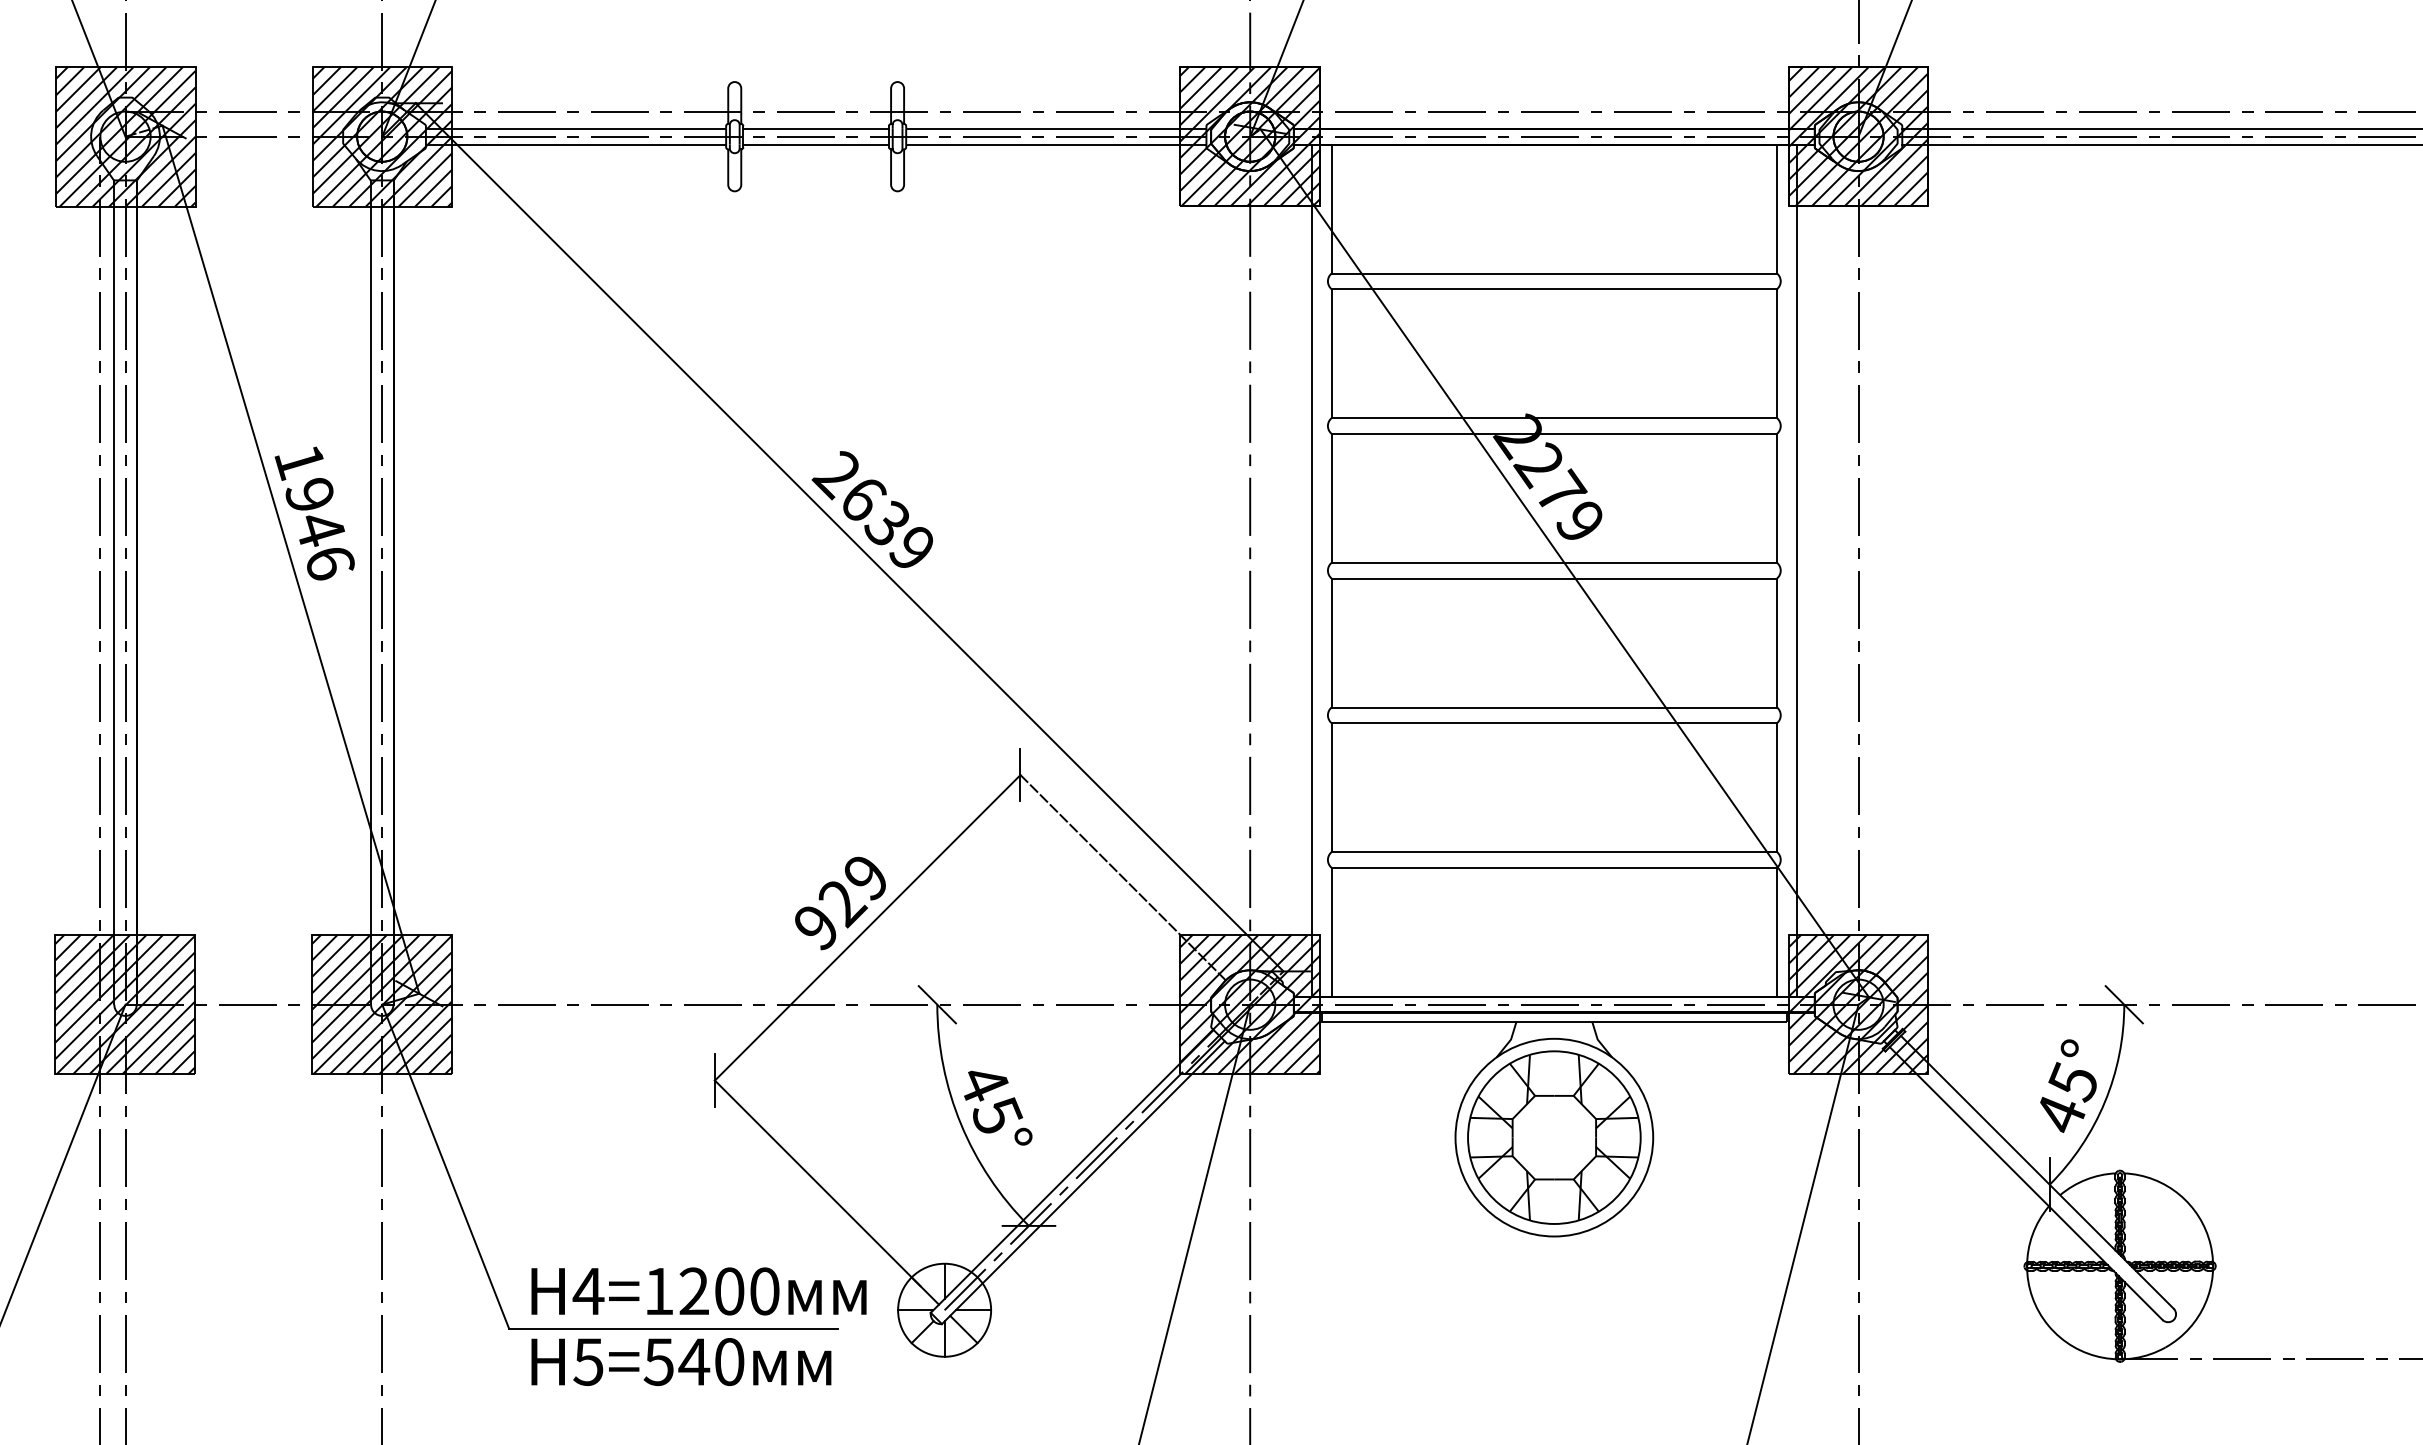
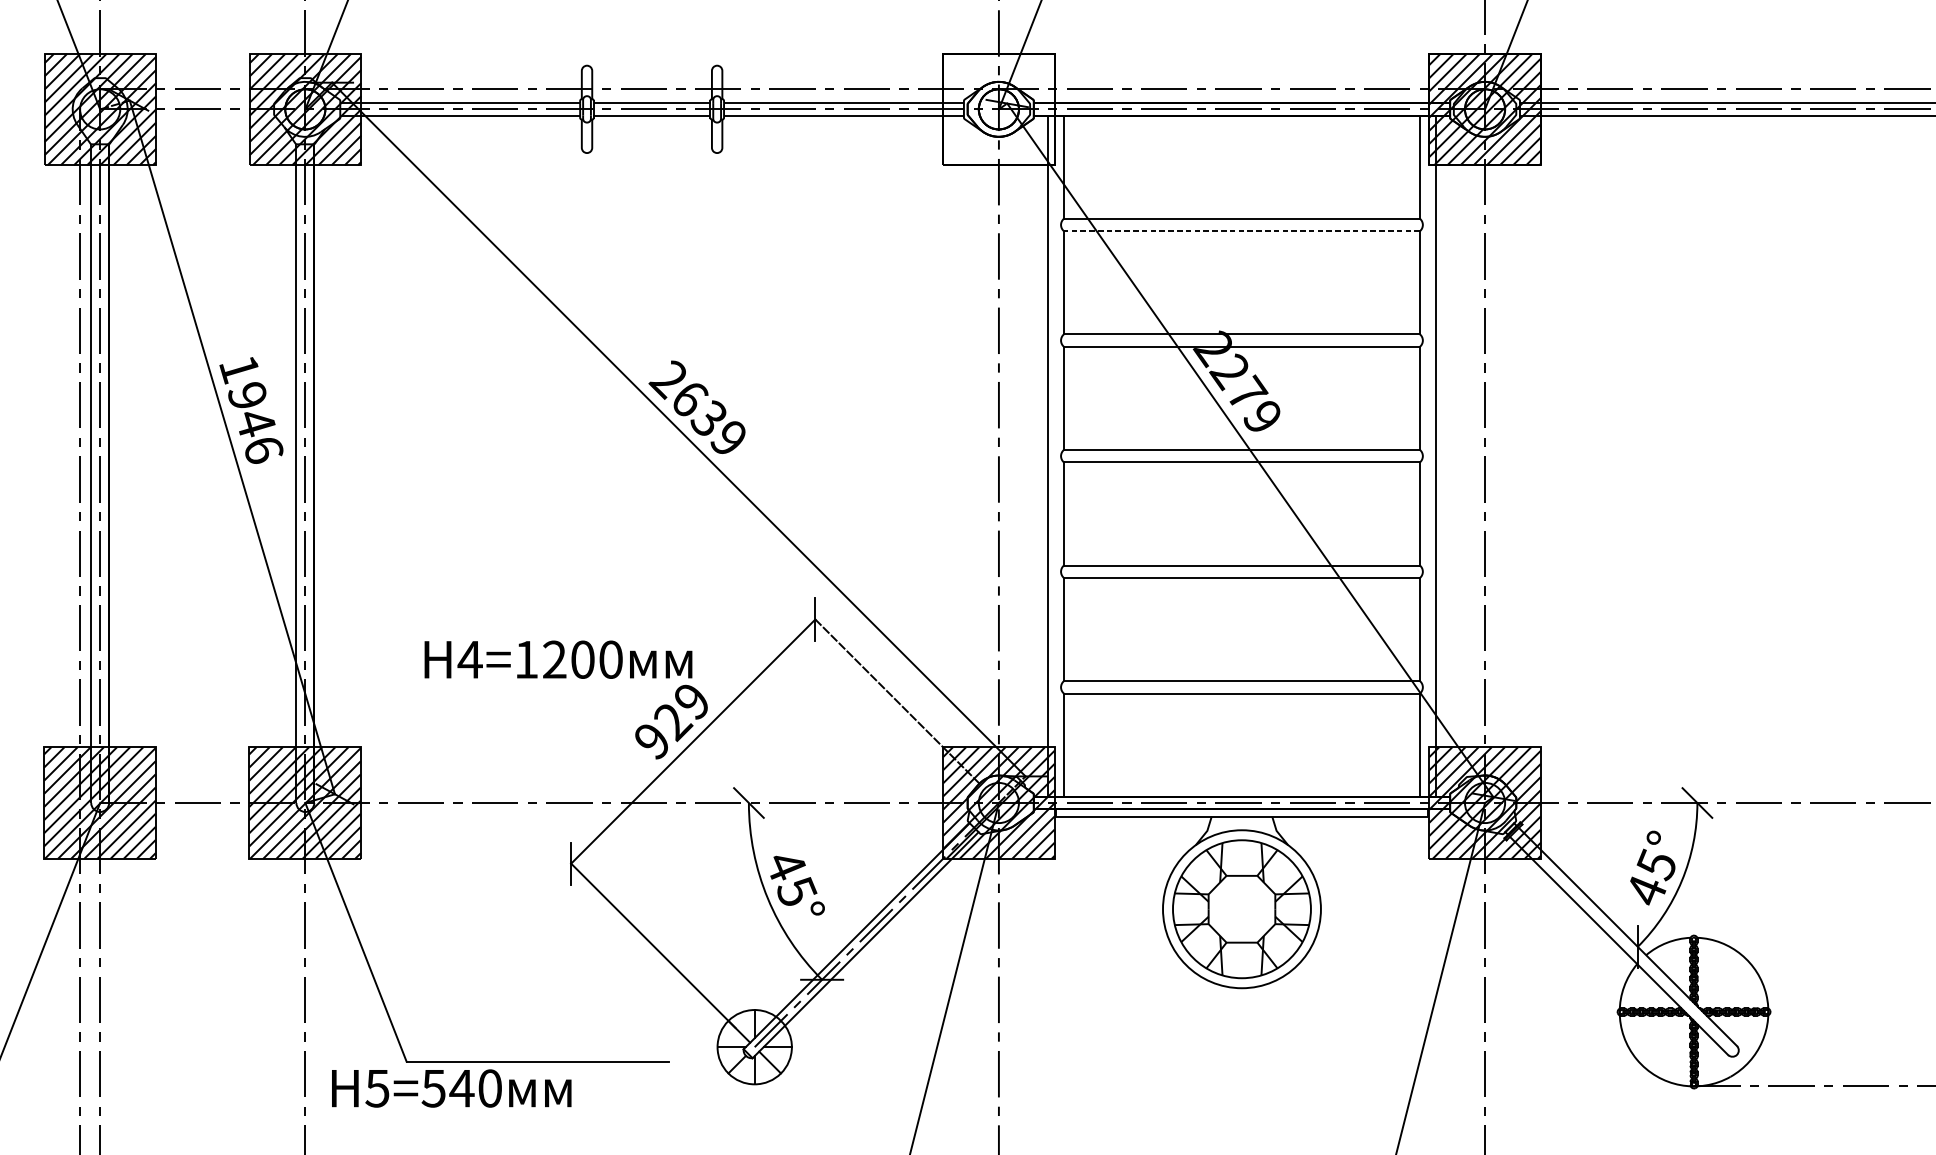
hatch: (1250, 136) -> (999, 109), removed
line: (1554, 289) -> (1242, 231), solid -> dashed
text: (698, 1291) -> (558, 659), moved
text: (681, 1361) -> (451, 1088), moved

